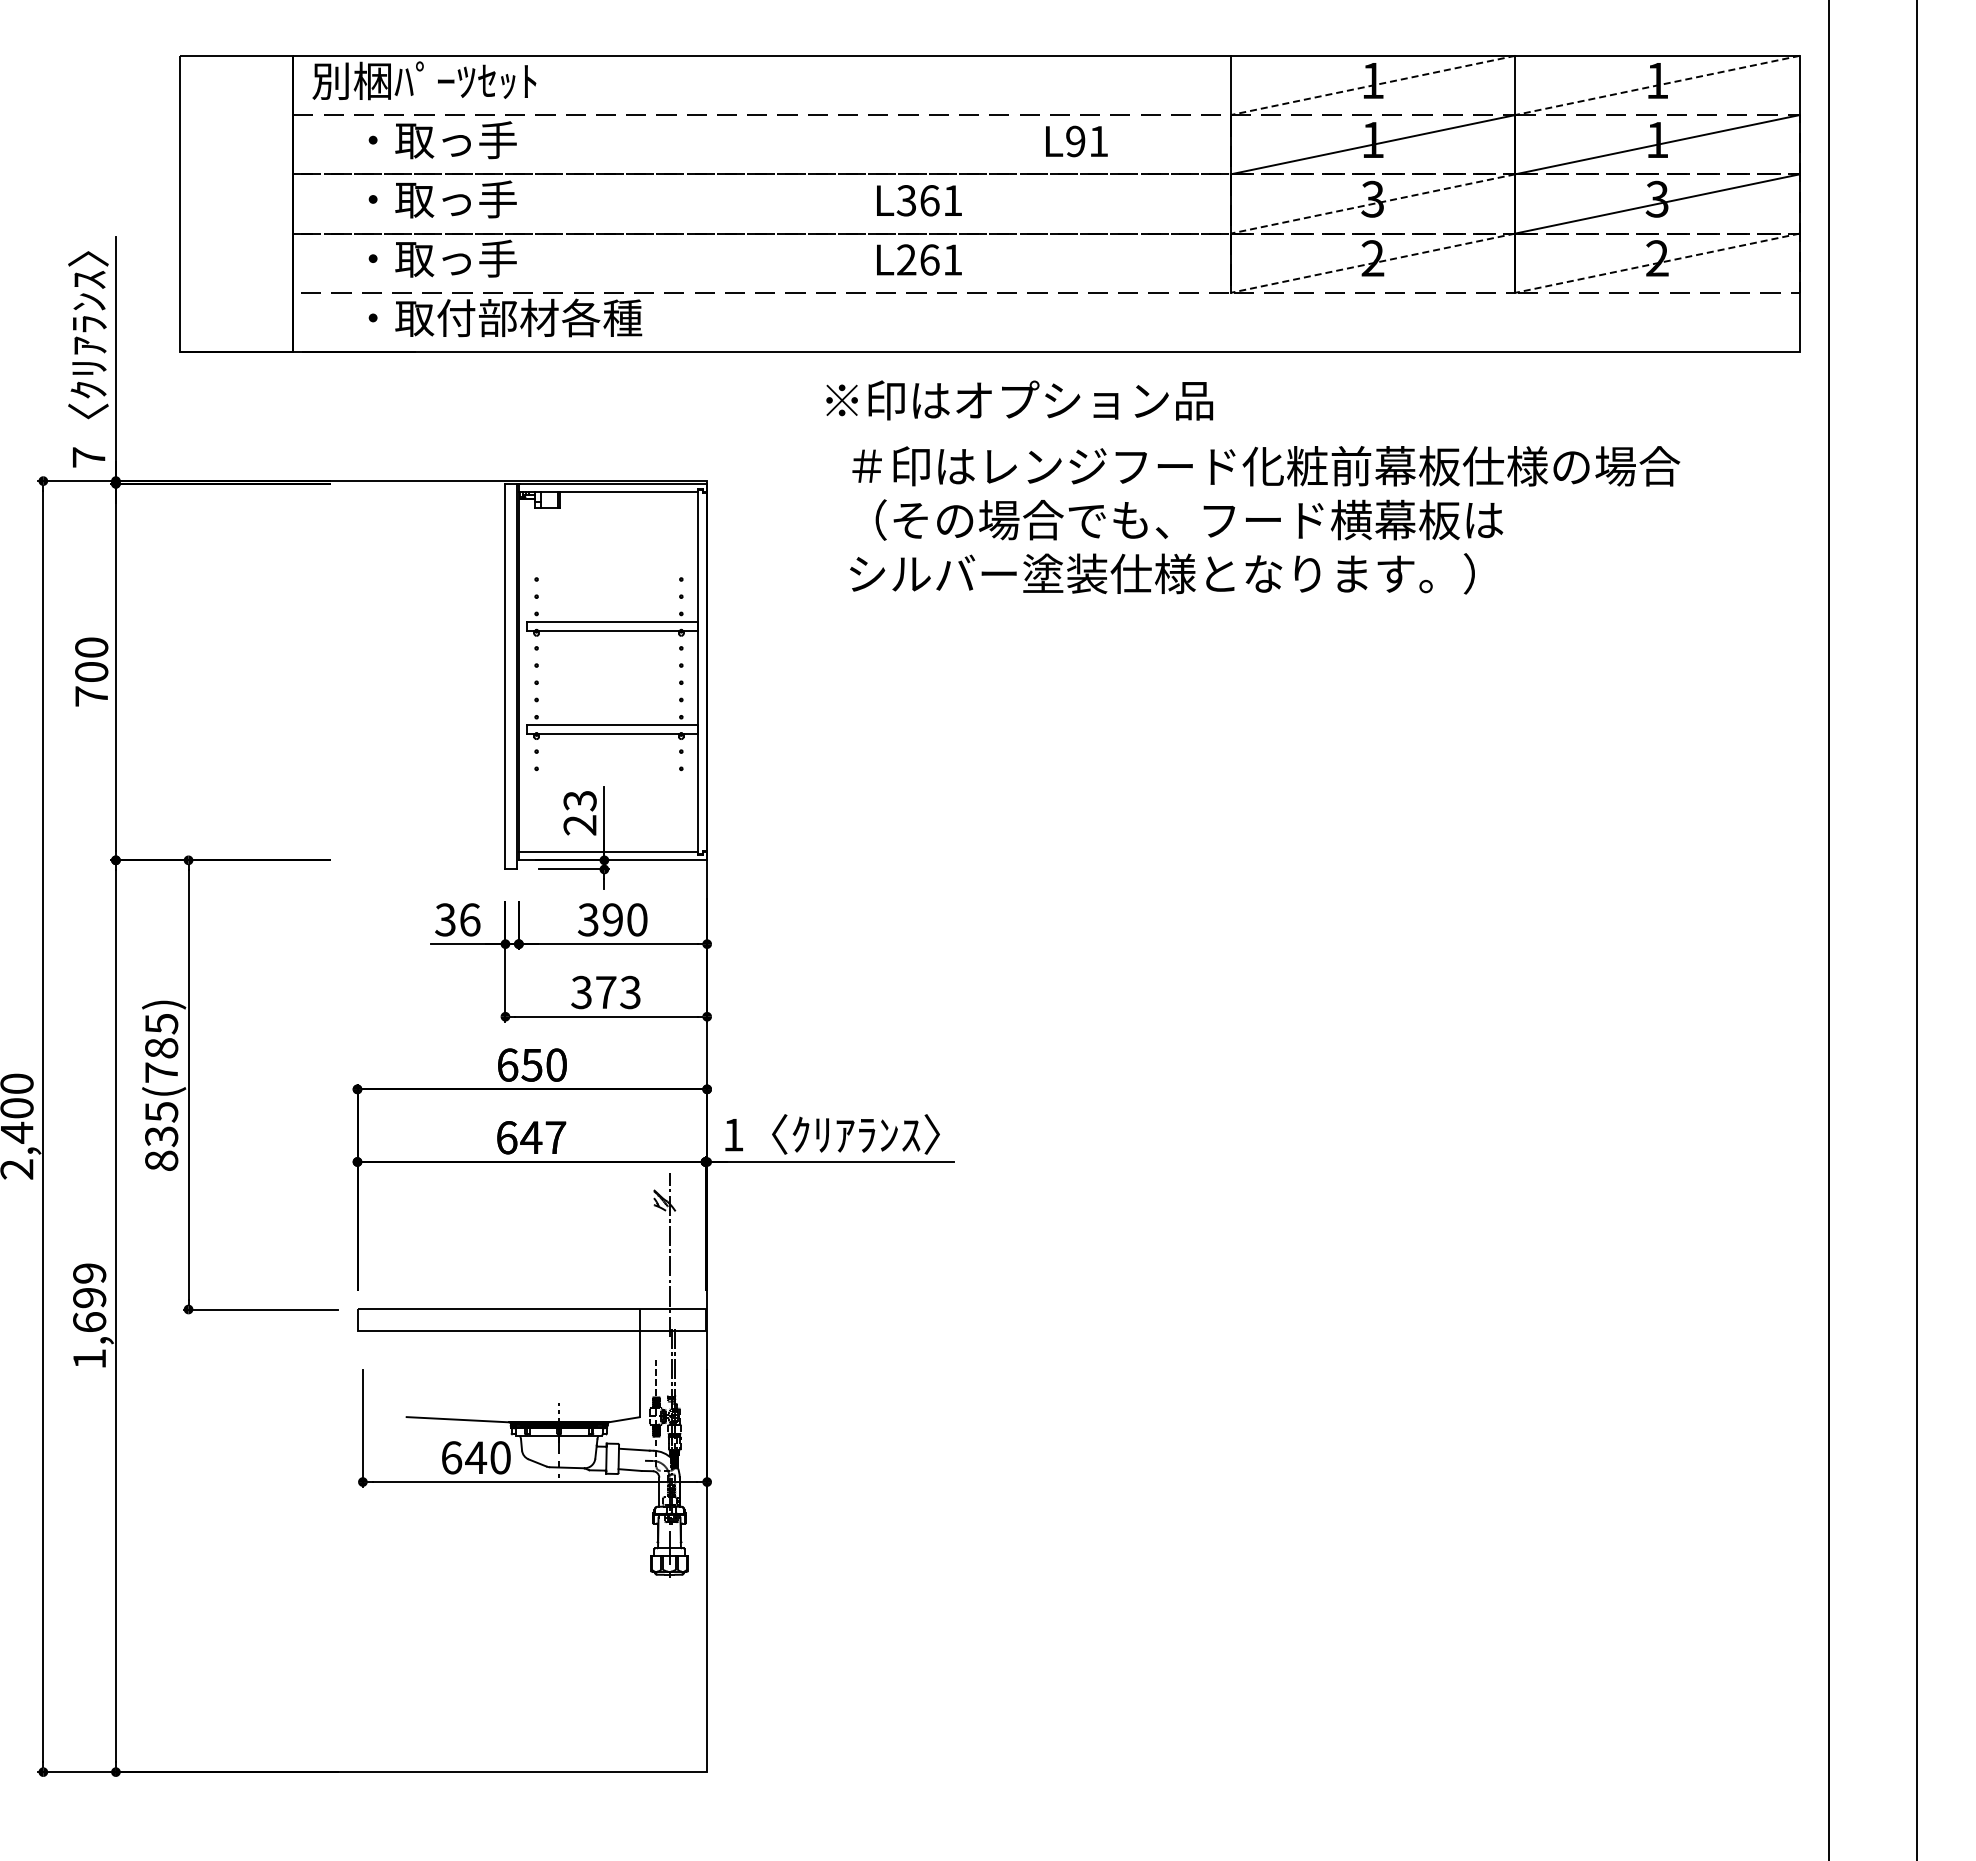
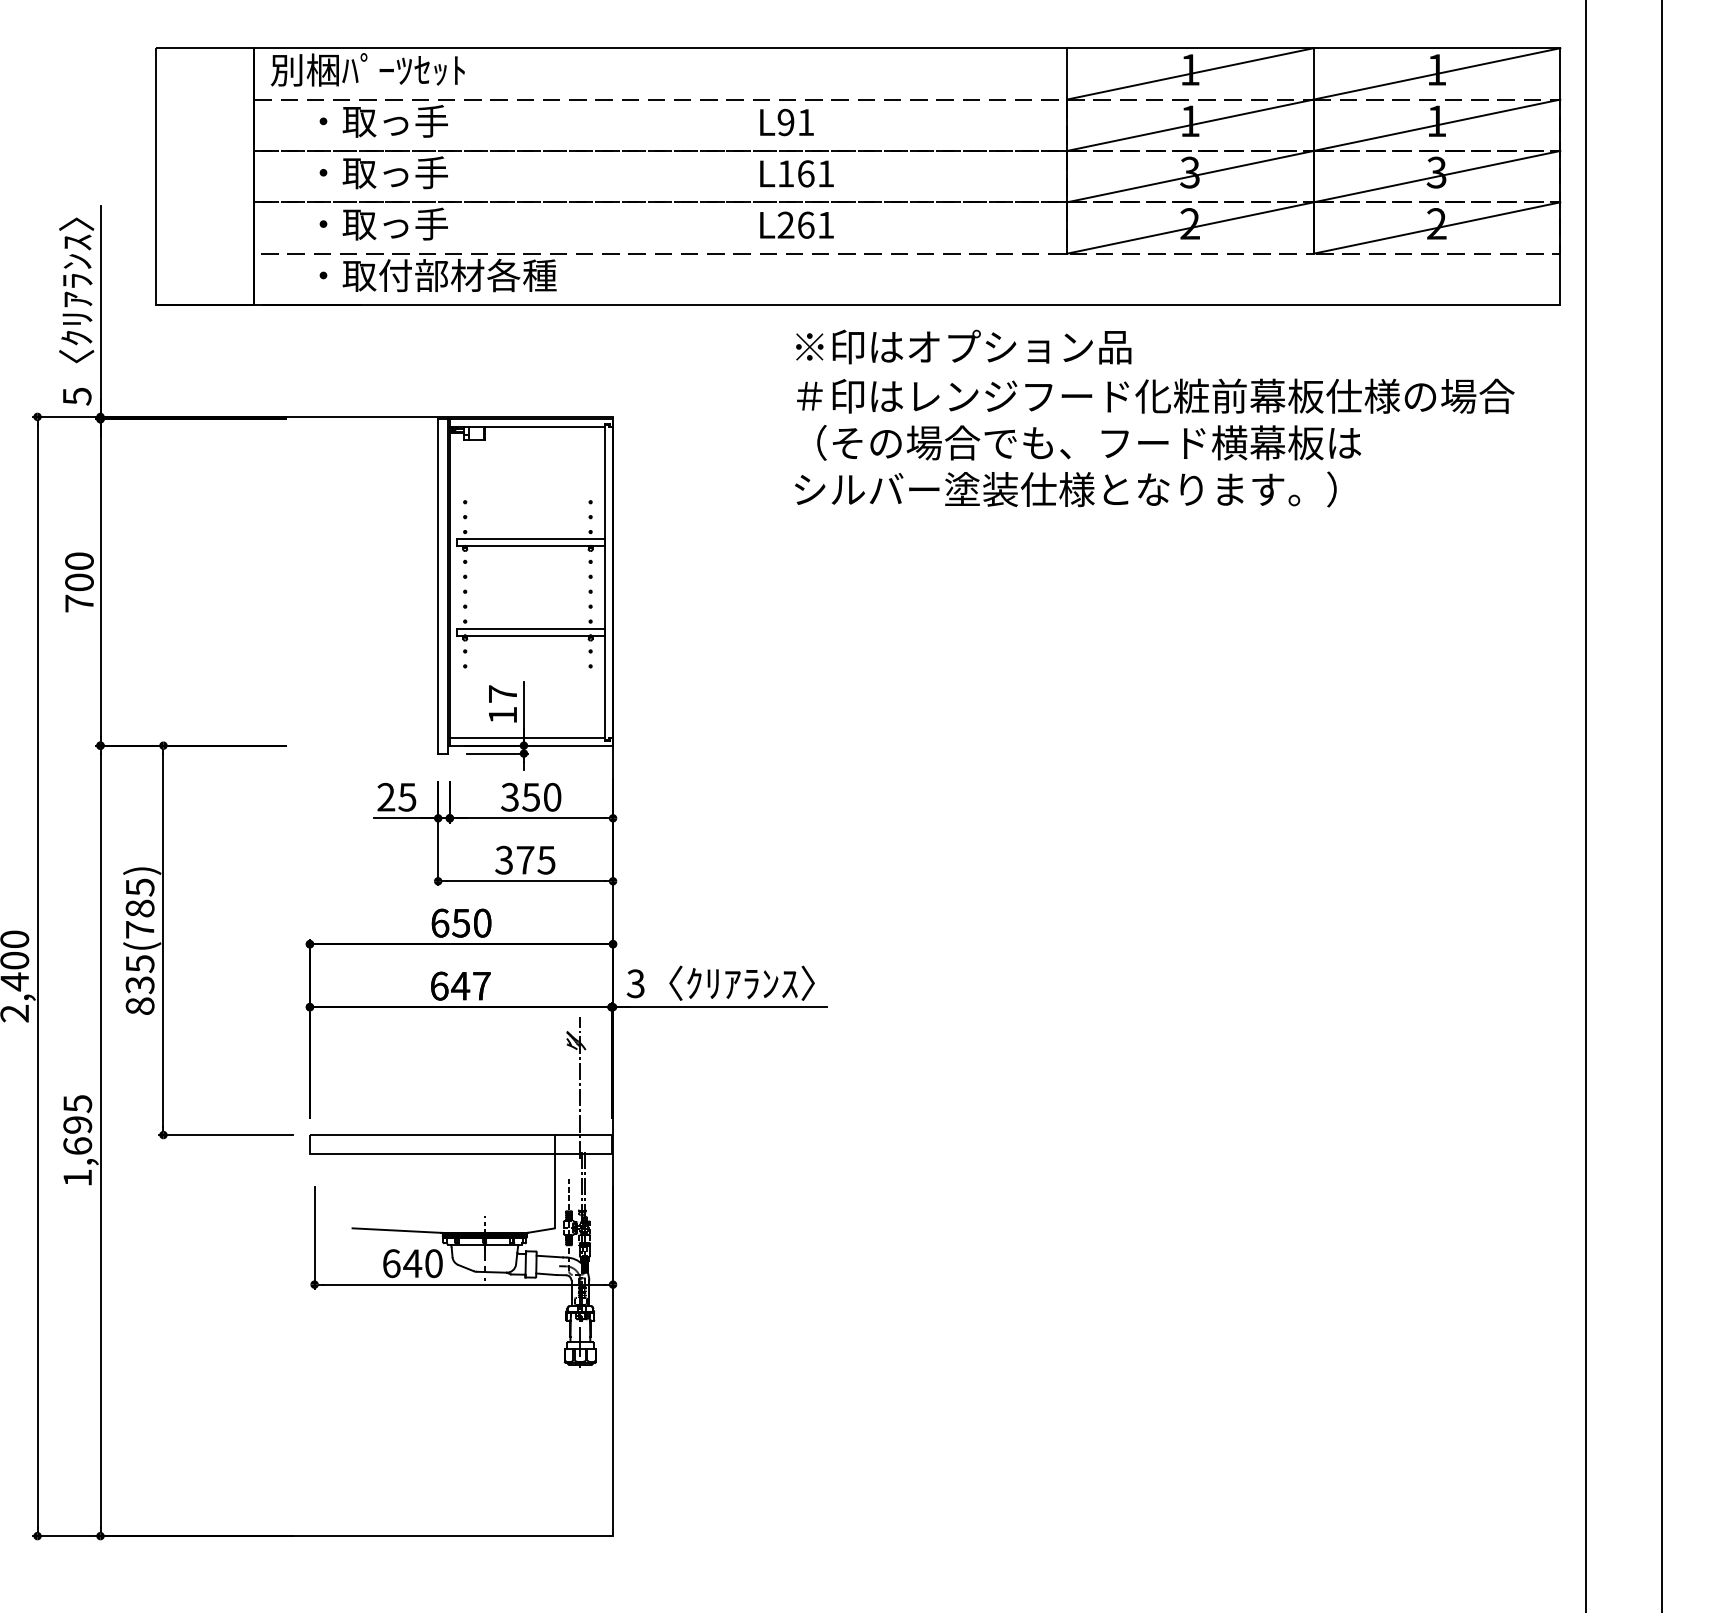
line: (1372, 85) -> (1189, 73), dashed -> solid
line: (1657, 85) -> (1436, 73), dashed -> solid
text: (1076, 141) -> (786, 122), moved
text: (905, 200) -> (784, 173), L361 -> L161
line: (1372, 204) -> (1189, 177), dashed -> solid
line: (1372, 263) -> (1189, 228), dashed -> solid
line: (1657, 263) -> (1436, 228), dashed -> solid
text: (1019, 400) -> (963, 347), moved
text: (89, 457) -> (77, 396), 7 -> 5
text: (1265, 520) -> (1155, 443), moved
text: (579, 812) -> (502, 704), 23 -> 17
text: (457, 919) -> (396, 796), 36 -> 25
text: (612, 919) -> (530, 796), 390 -> 350
text: (630, 991) -> (546, 859), 373 -> 375
text: (733, 1134) -> (635, 983), 1 -> 3
text: (89, 1273) -> (77, 1103), 1,699 -> 1,695

